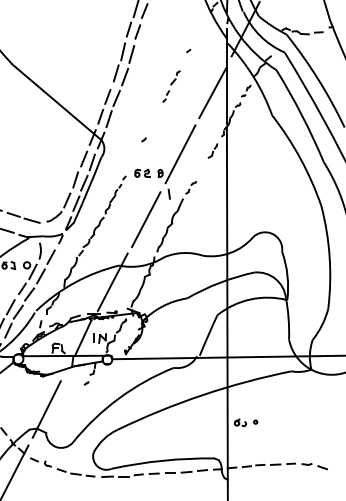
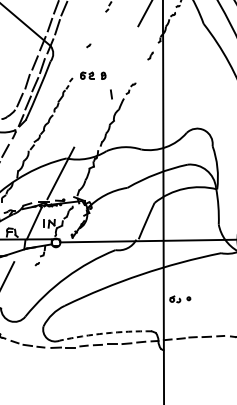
part: (212, 150) -> (150, 55), size x0.6
line: (180, 154) -> (121, 58), removed
line: (146, 219) -> (91, 117), removed
arc: (162, 460) -> (105, 333), solid -> dashed

